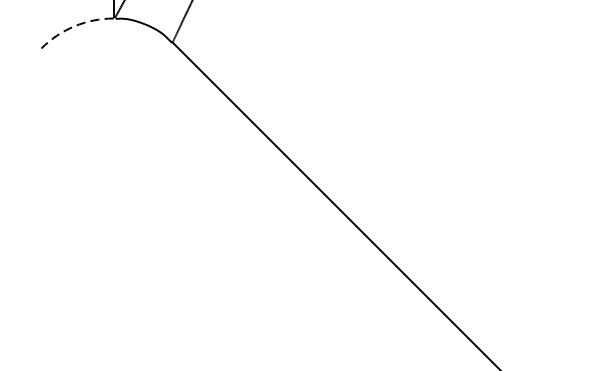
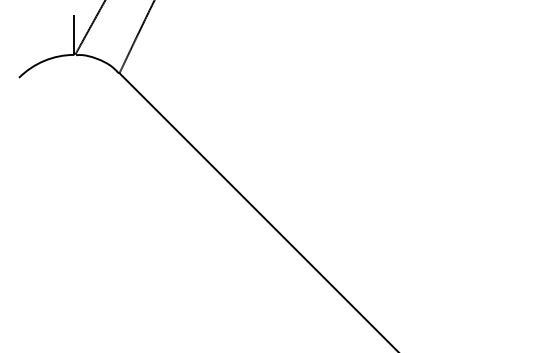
arc: (74, 25) -> (44, 60), dashed -> solid

